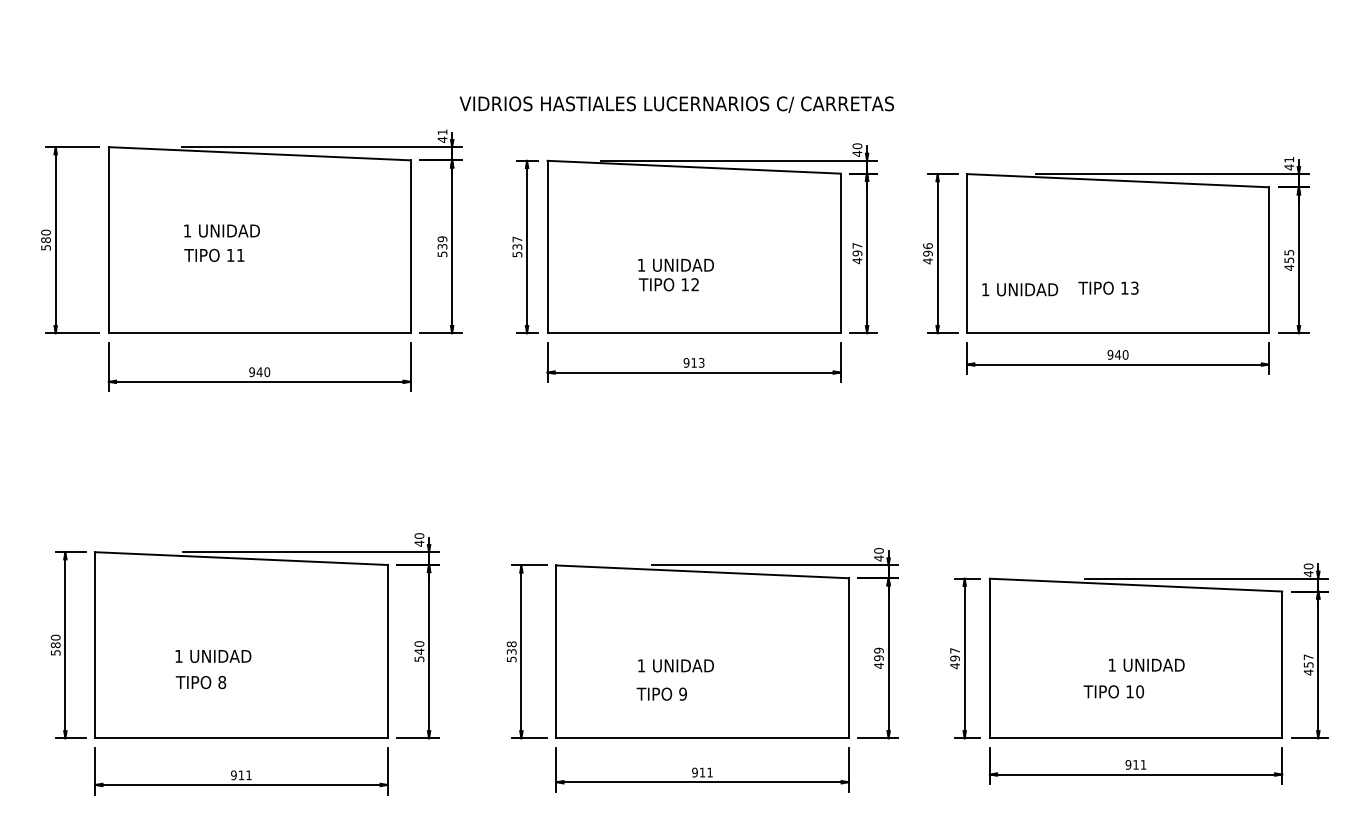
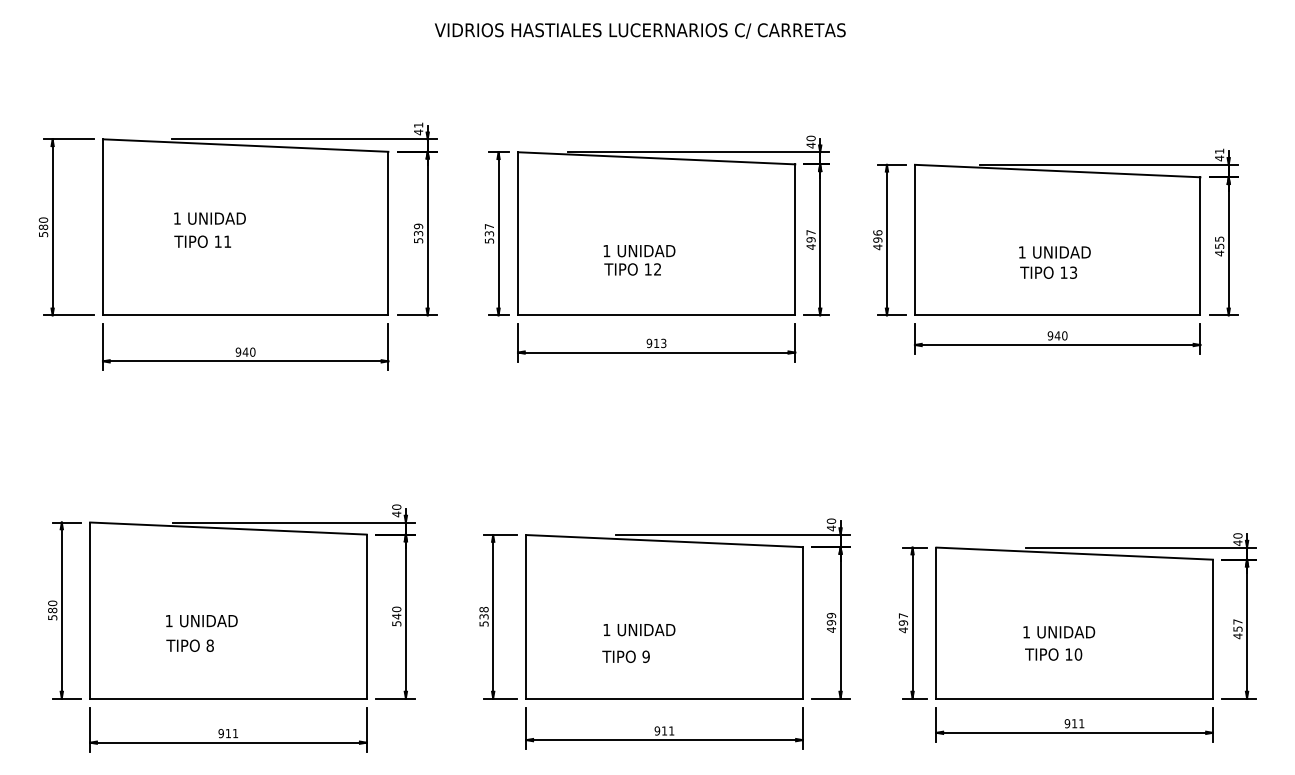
text: (676, 104) -> (639, 30), moved
text: (1020, 289) -> (1055, 252), moved
text: (1146, 664) -> (1059, 631), moved

